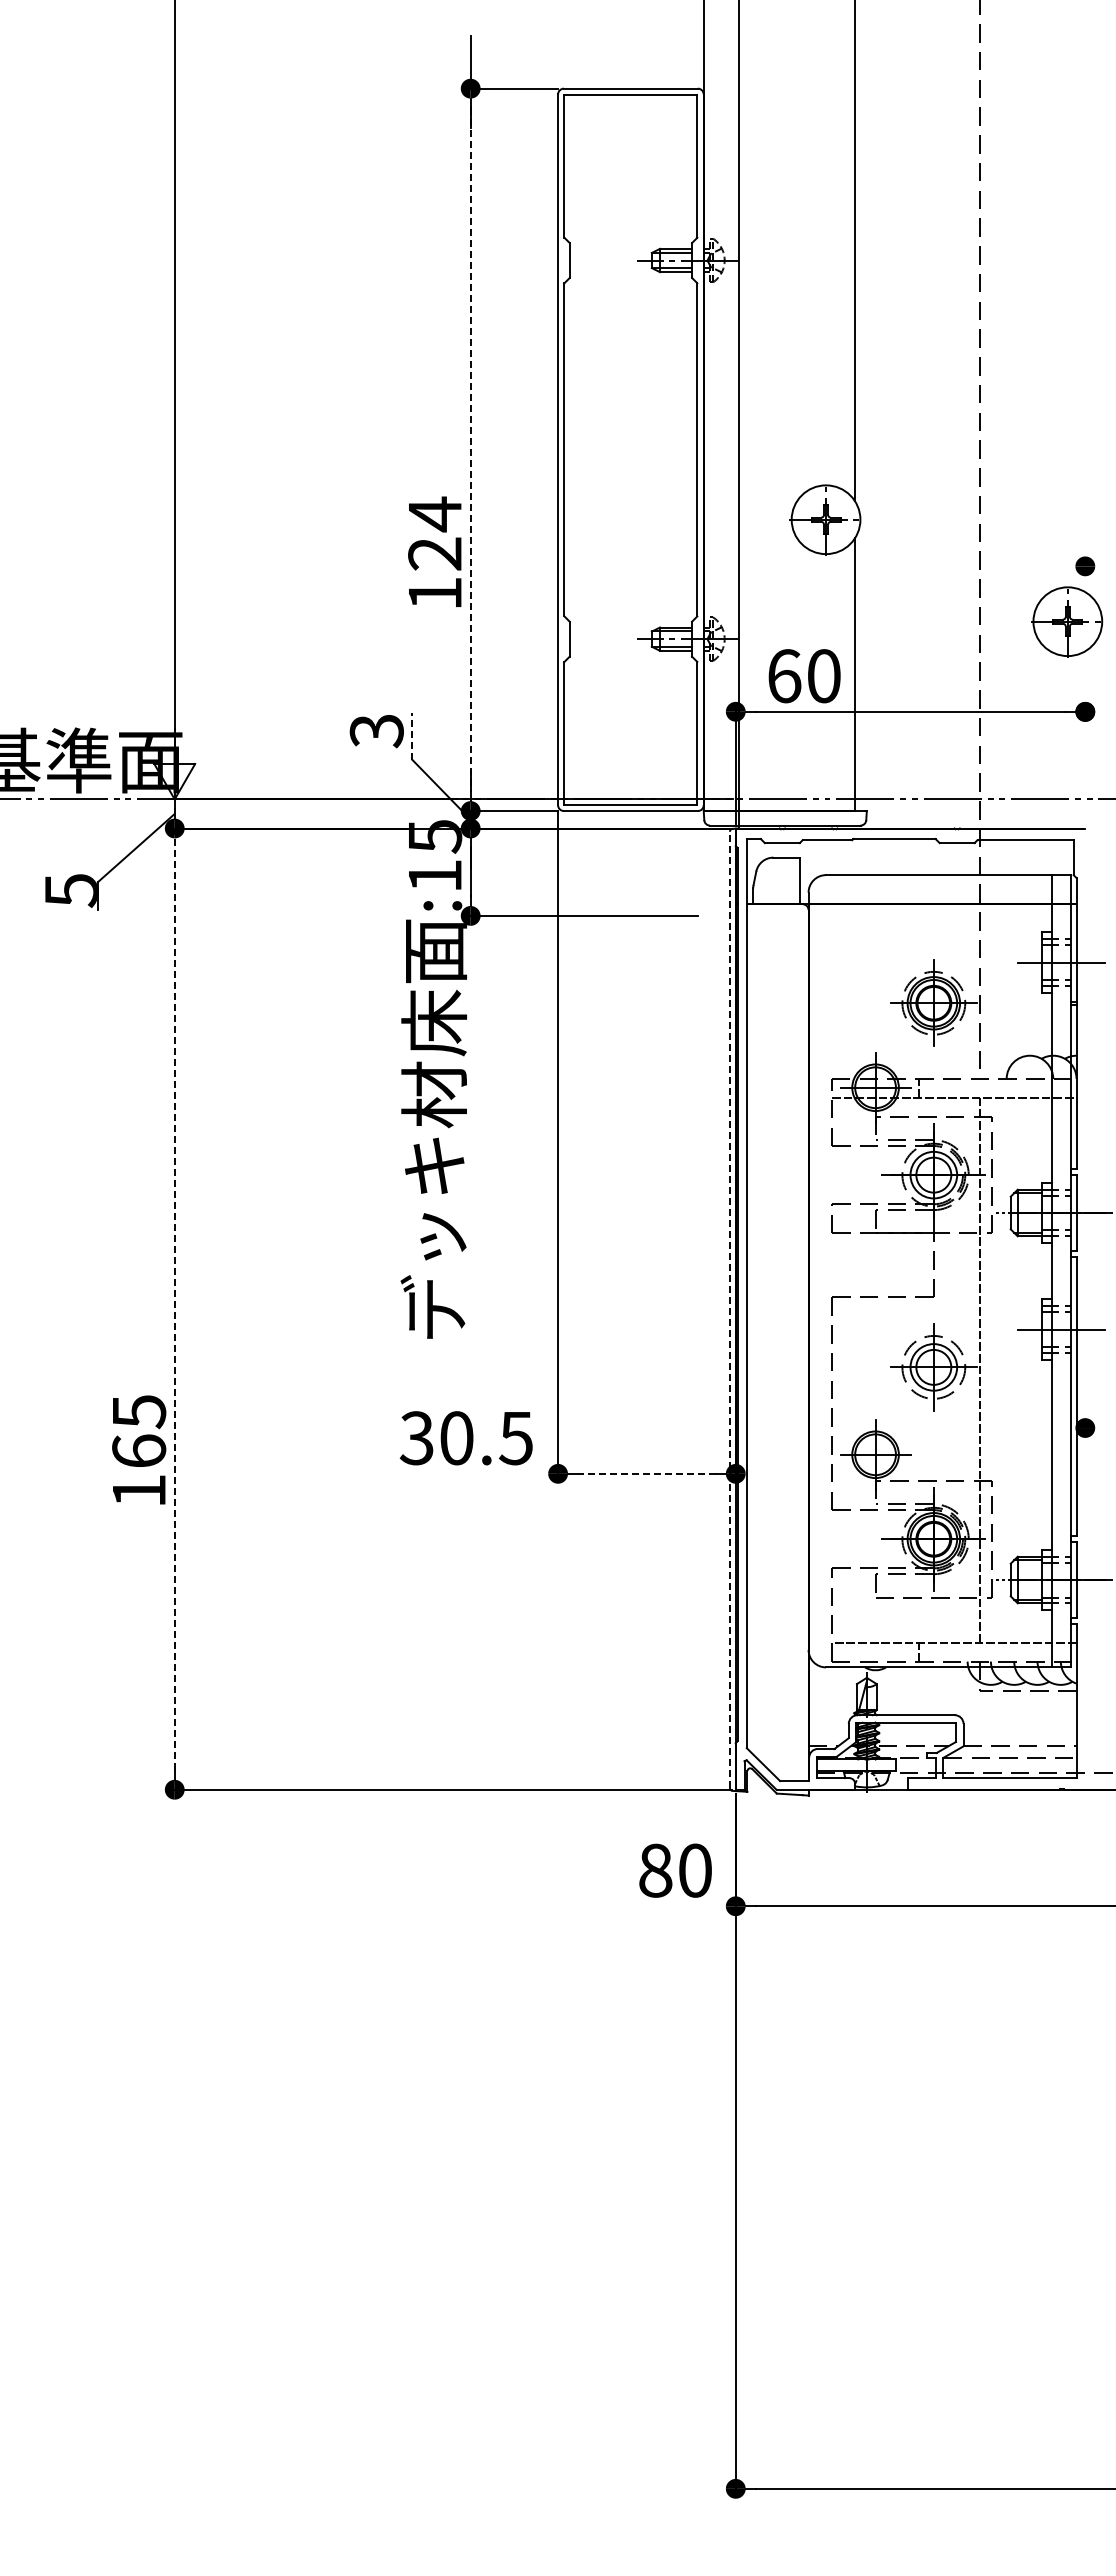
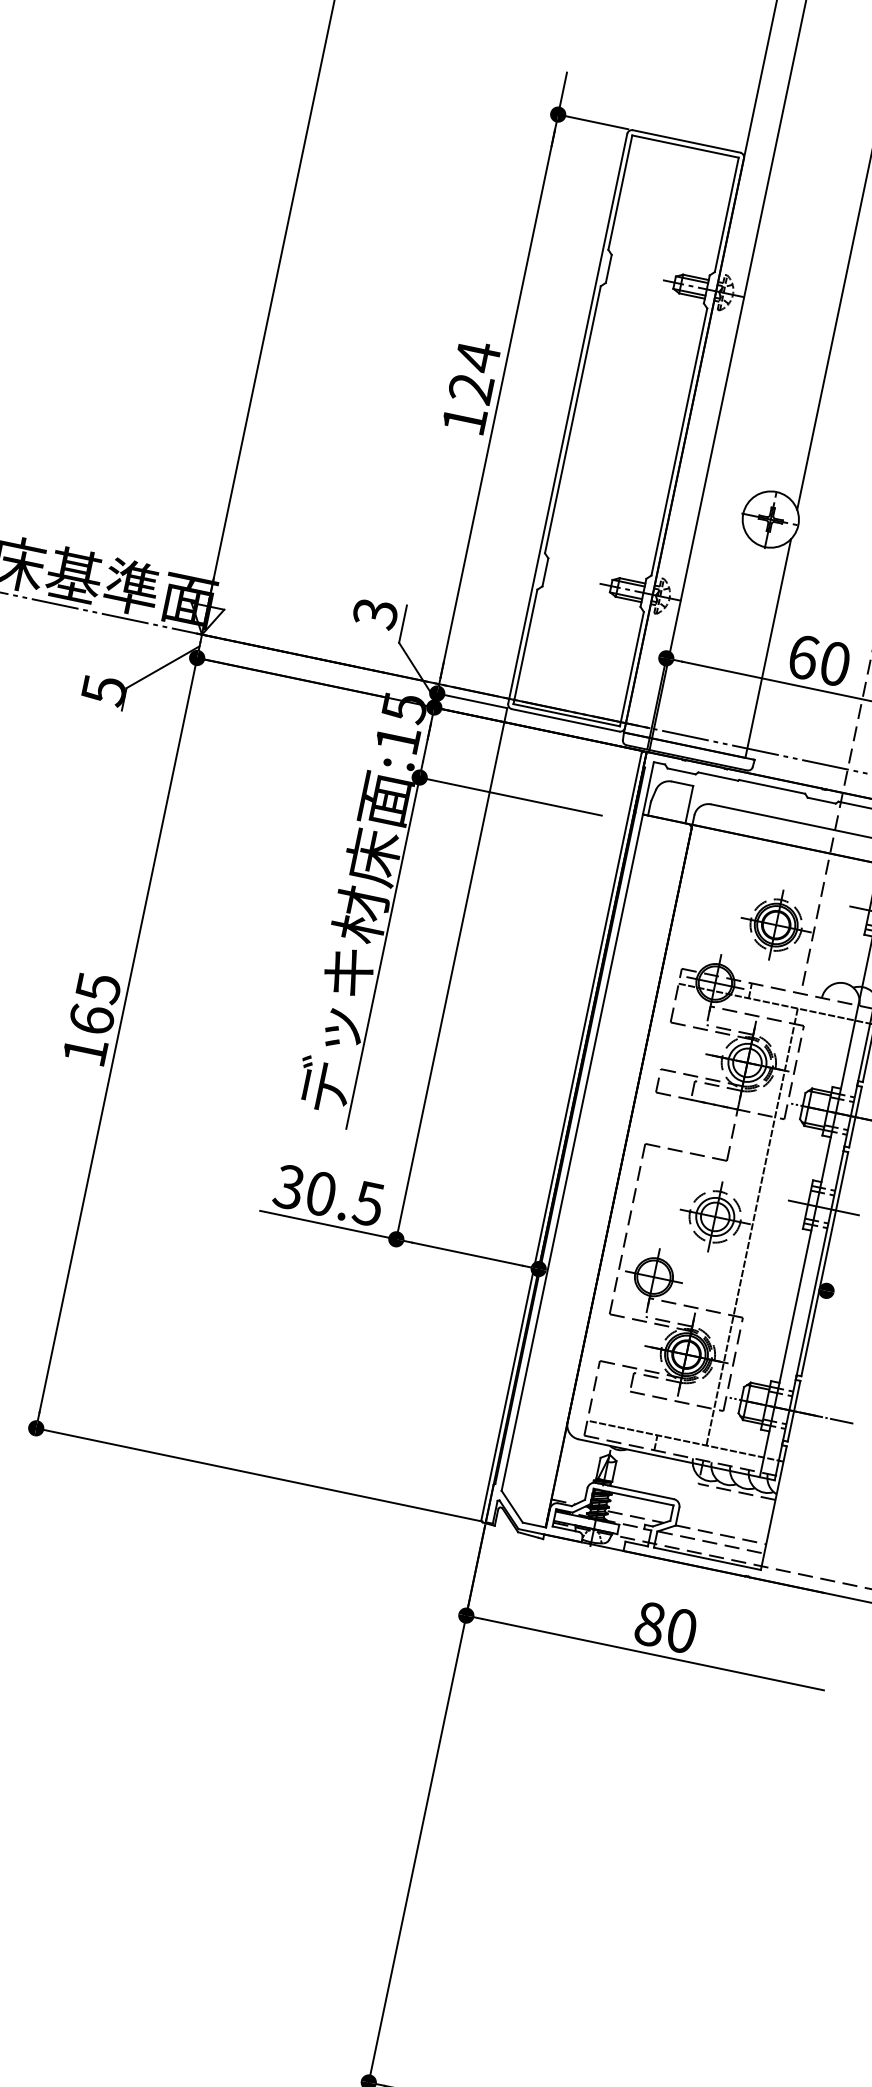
line: (470, 450) -> (497, 404), dashed -> solid
text: (434, 551) -> (471, 386), moved
text: (804, 676) -> (819, 660), moved
line: (412, 736) -> (403, 624), dashed -> solid
line: (470, 1134) -> (382, 952), added
line: (174, 1299) -> (118, 1035), dashed -> solid
line: (729, 1309) -> (561, 1136), dashed -> solid
text: (139, 1449) -> (92, 1018), moved
line: (473, 1473) -> (328, 1224), added
line: (646, 1473) -> (467, 1253), dashed -> solid
text: (675, 1870) -> (666, 1627), moved

